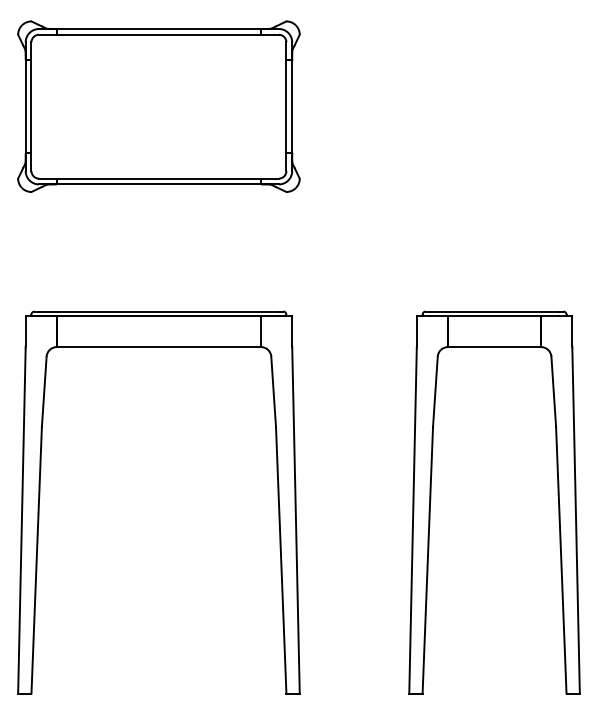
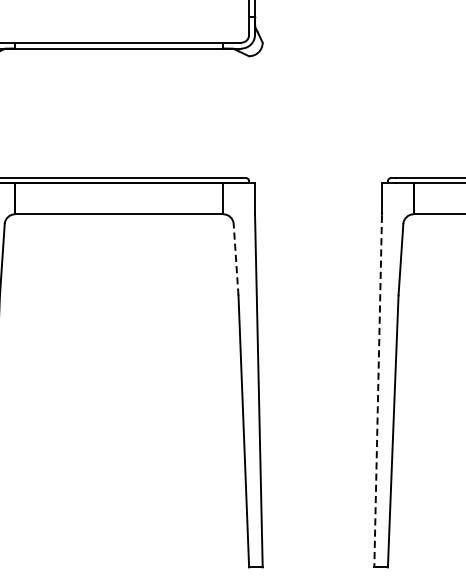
line: (273, 391) -> (235, 259), solid -> dashed
line: (413, 521) -> (378, 392), solid -> dashed

